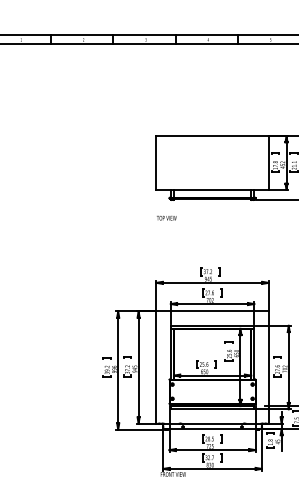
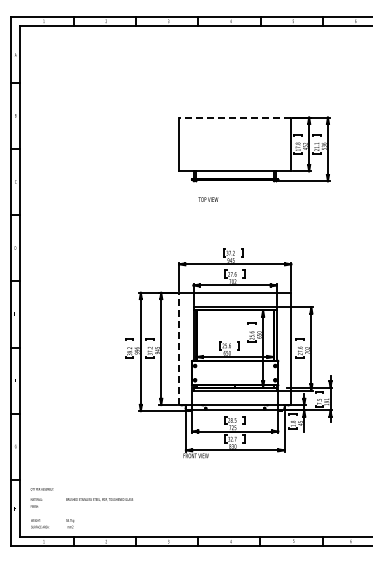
line: (211, 136) -> (234, 117), solid -> dashed
text: (166, 218) -> (208, 199), moved
line: (156, 367) -> (179, 348), solid -> dashed

